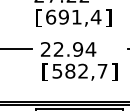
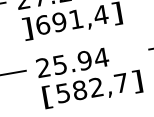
text: (38, 18) -> (27, 29), [ -> ]
text: (58, 49) -> (59, 64), 22.94 -> 25.94

